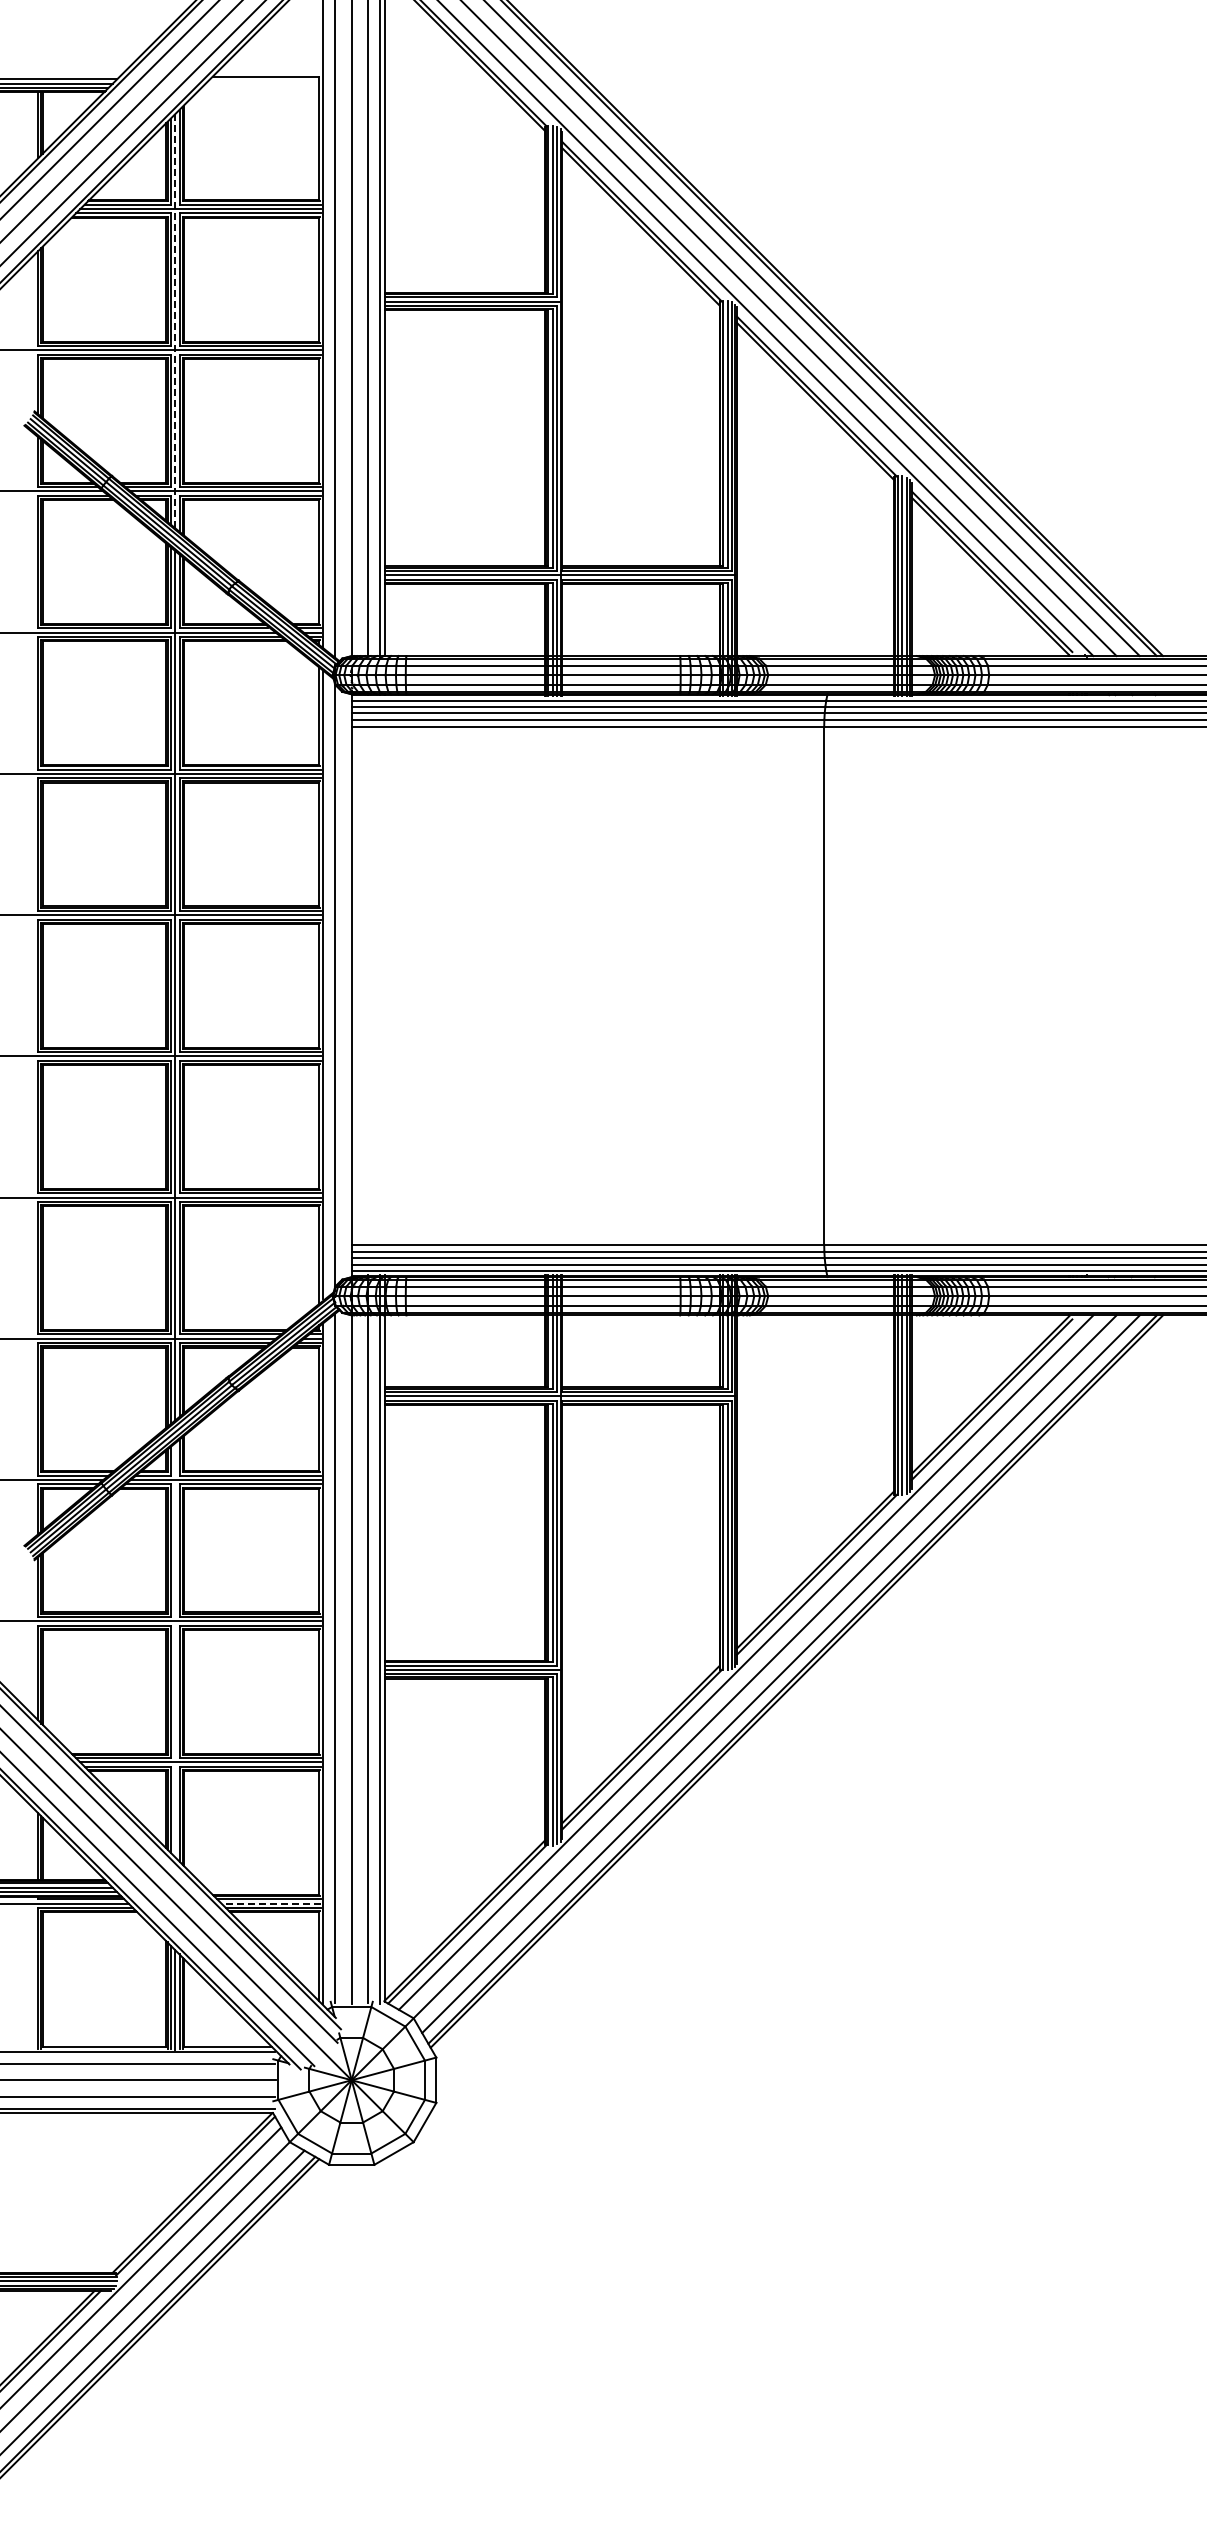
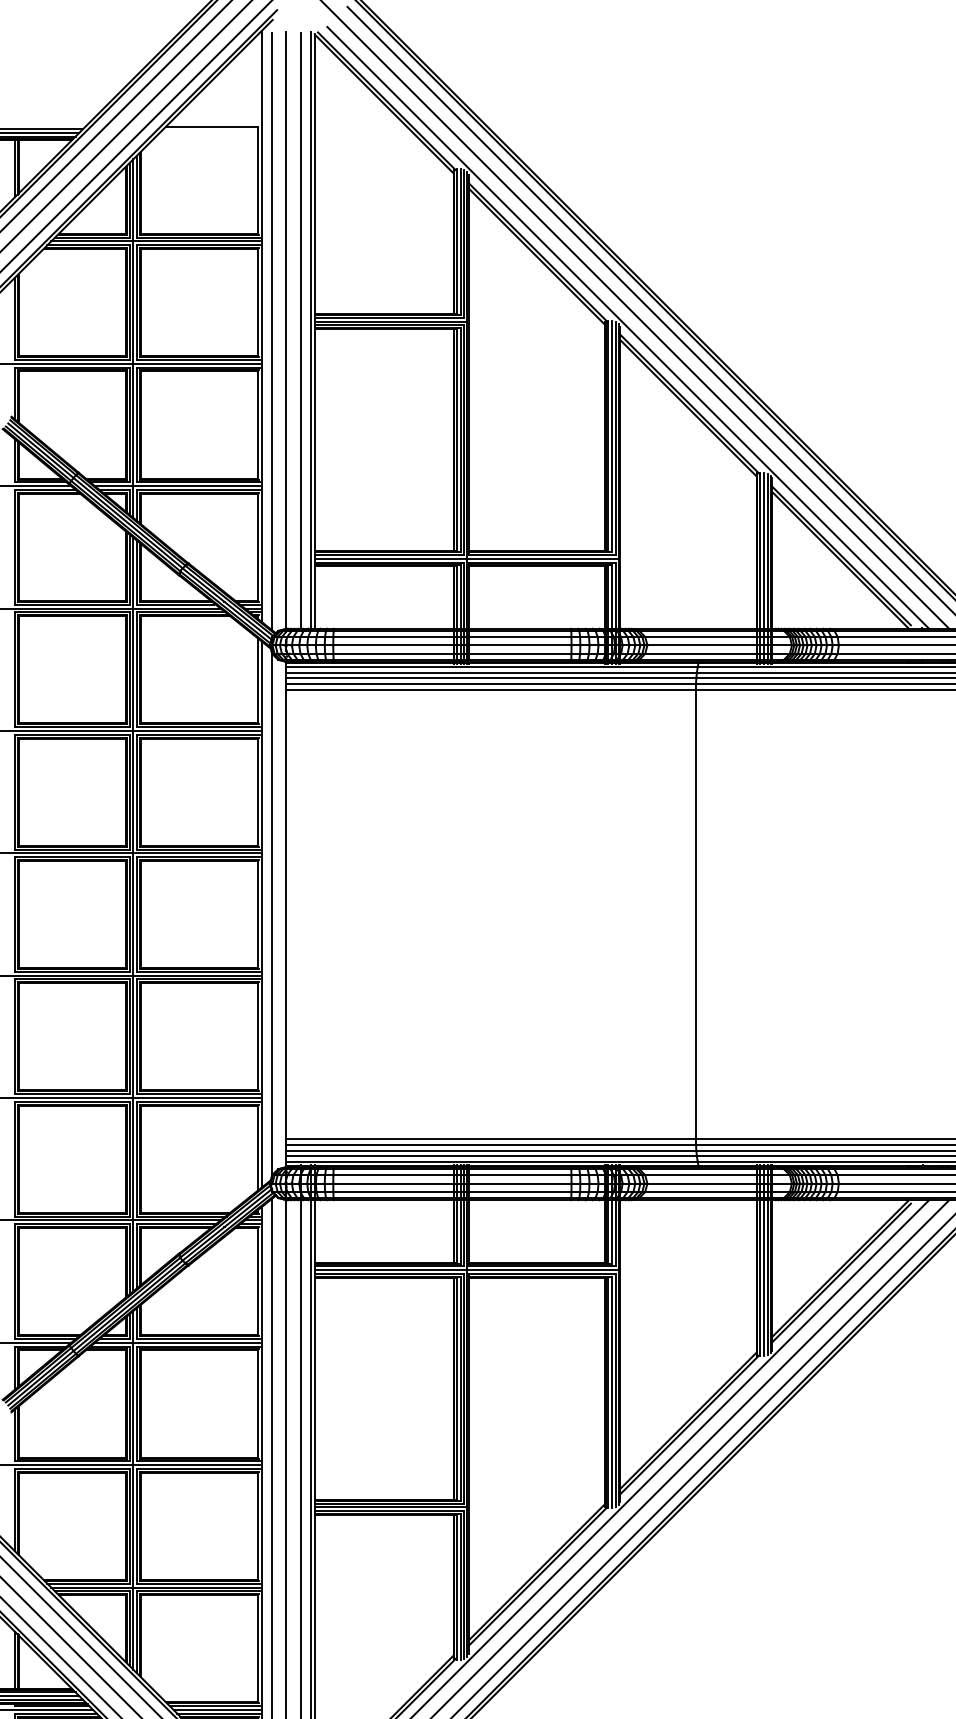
line: (175, 321) -> (133, 338), dashed -> solid
line: (175, 1650) -> (133, 1490), added
line: (271, 1903) -> (216, 1709), dashed -> solid

